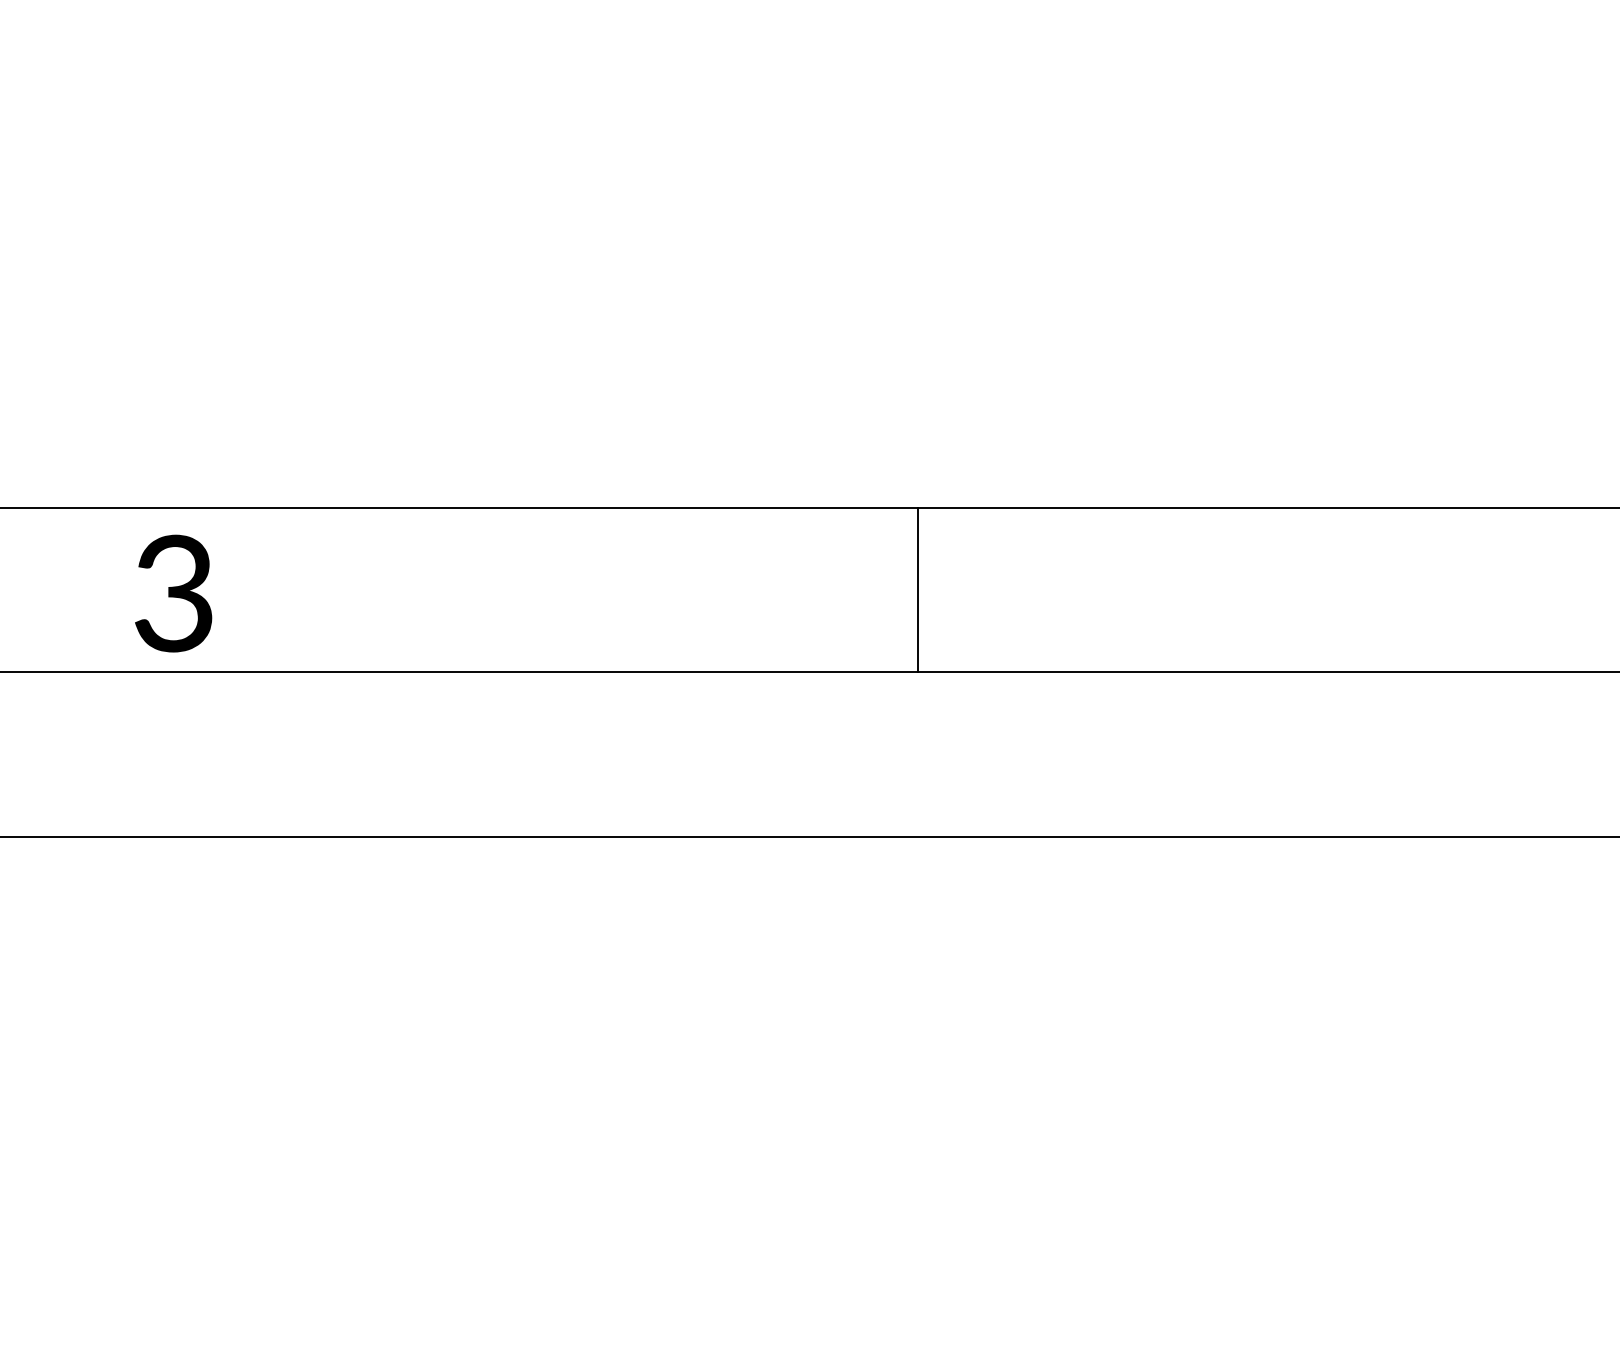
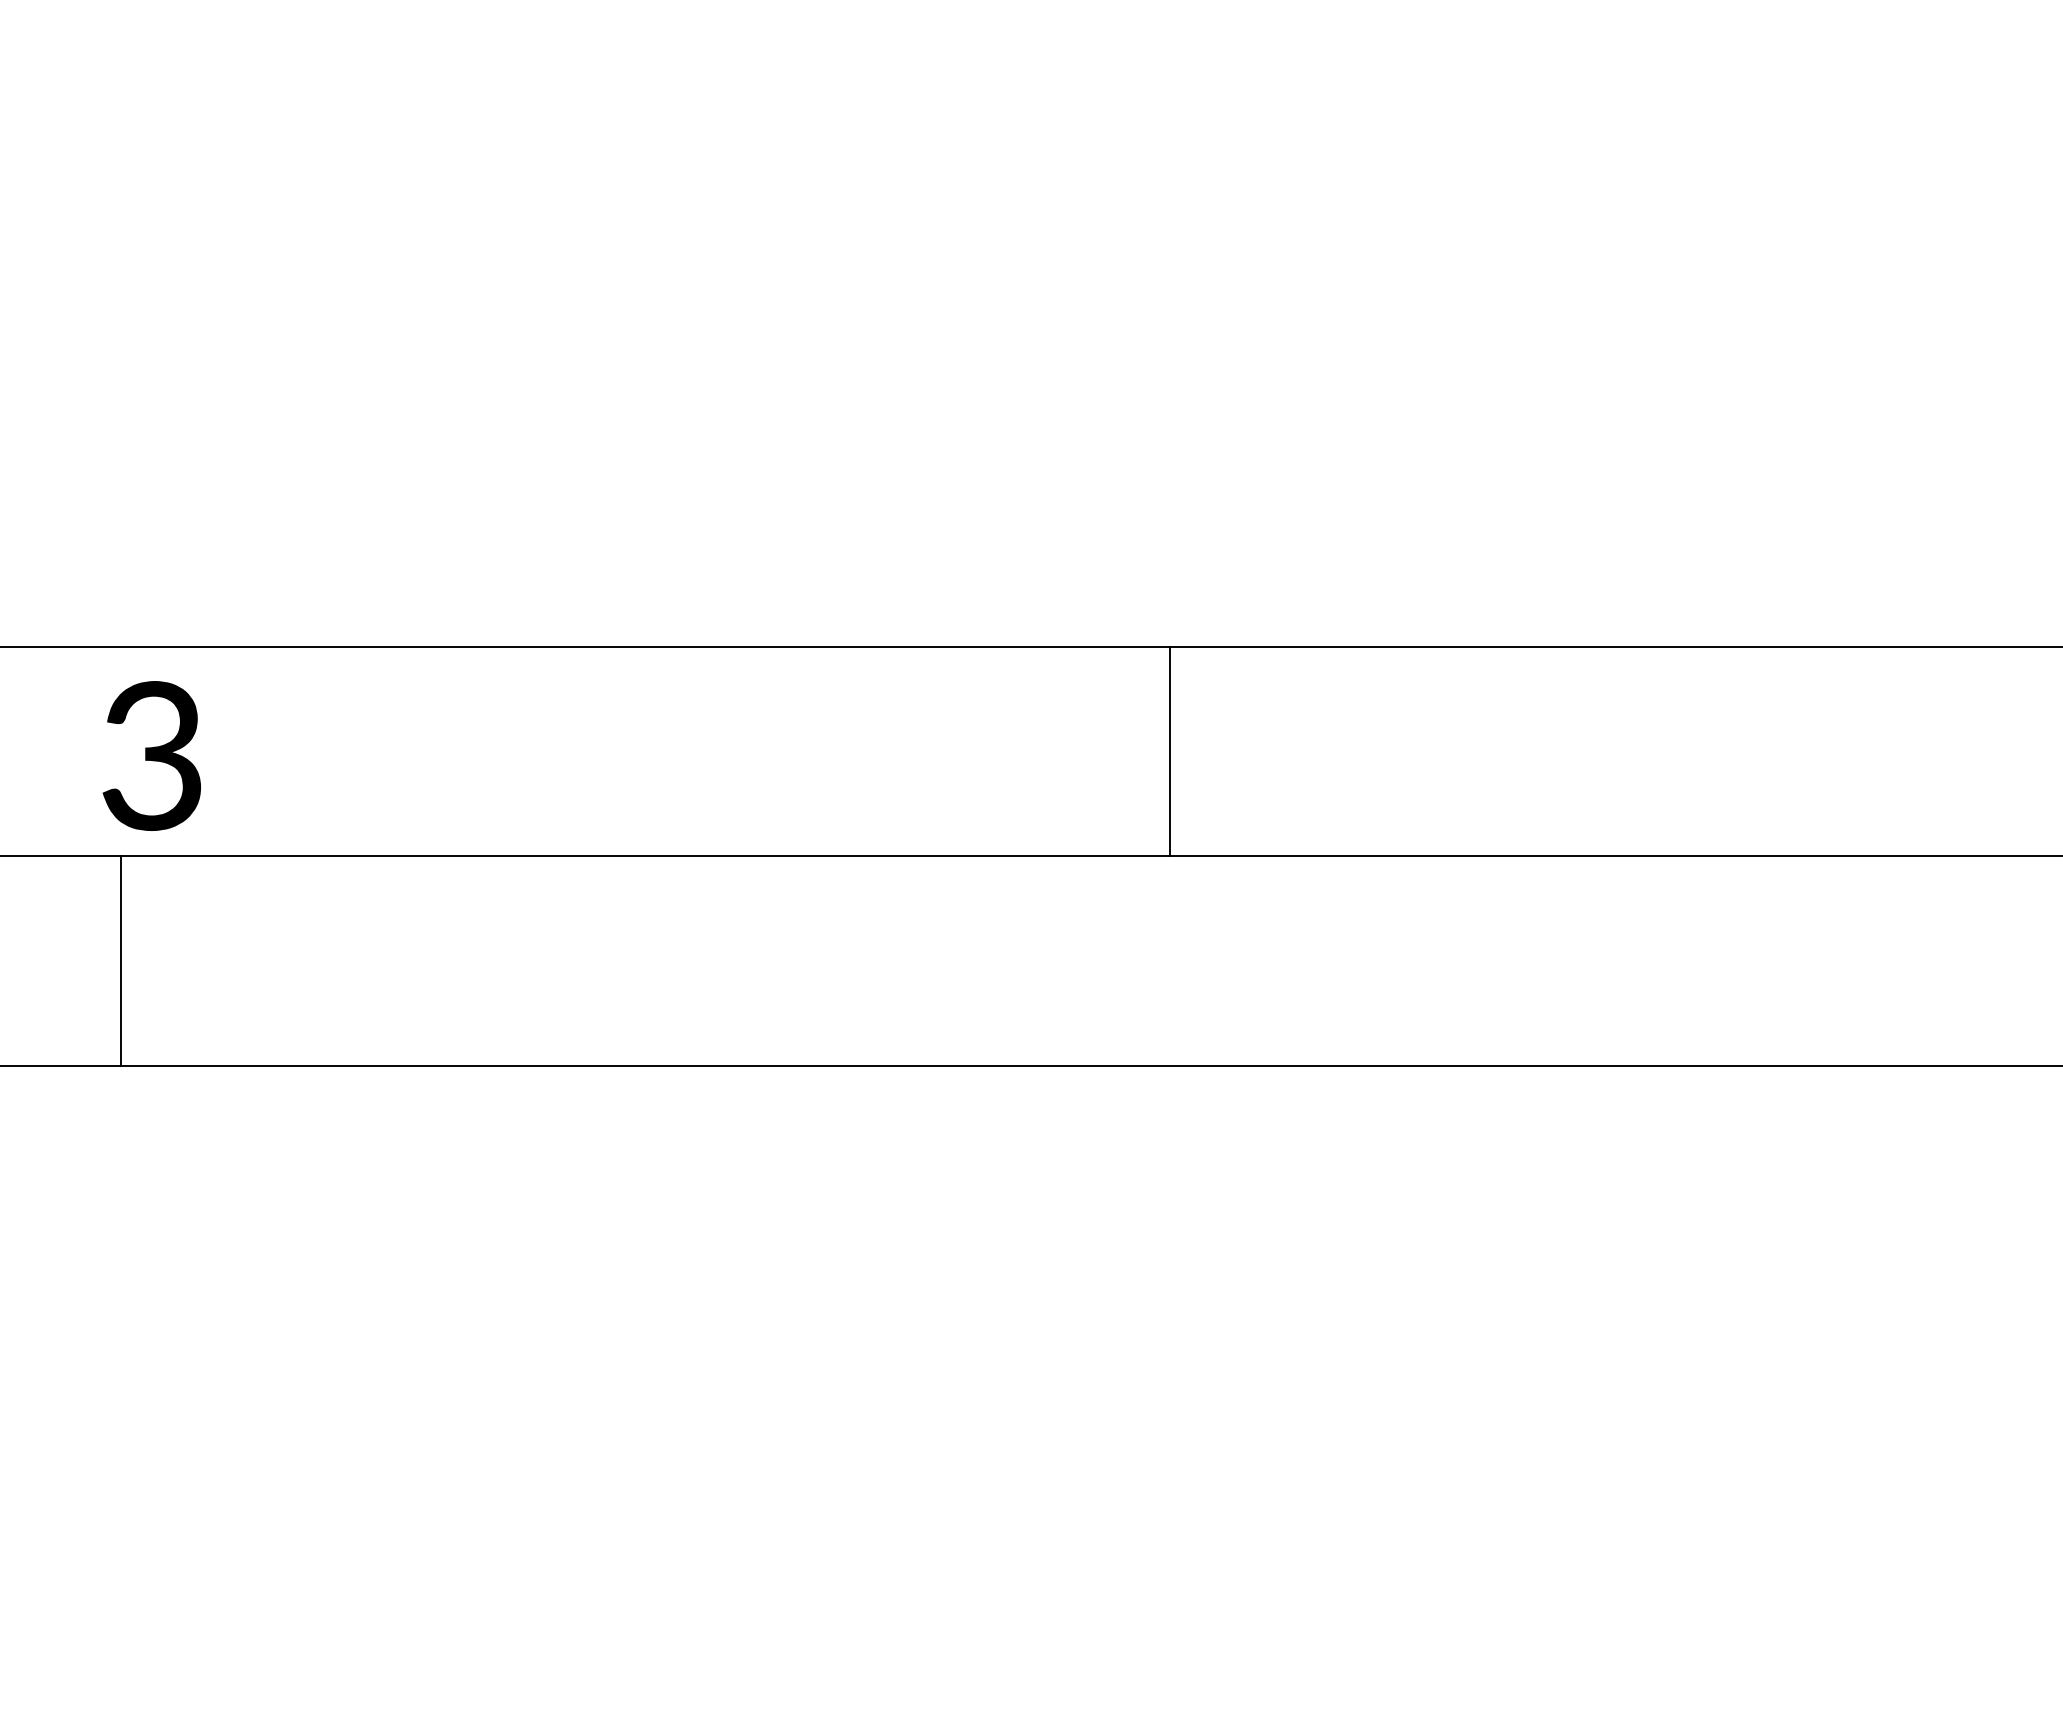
text: (173, 593) -> (151, 755), moved
line: (94, 754) -> (120, 961), added

